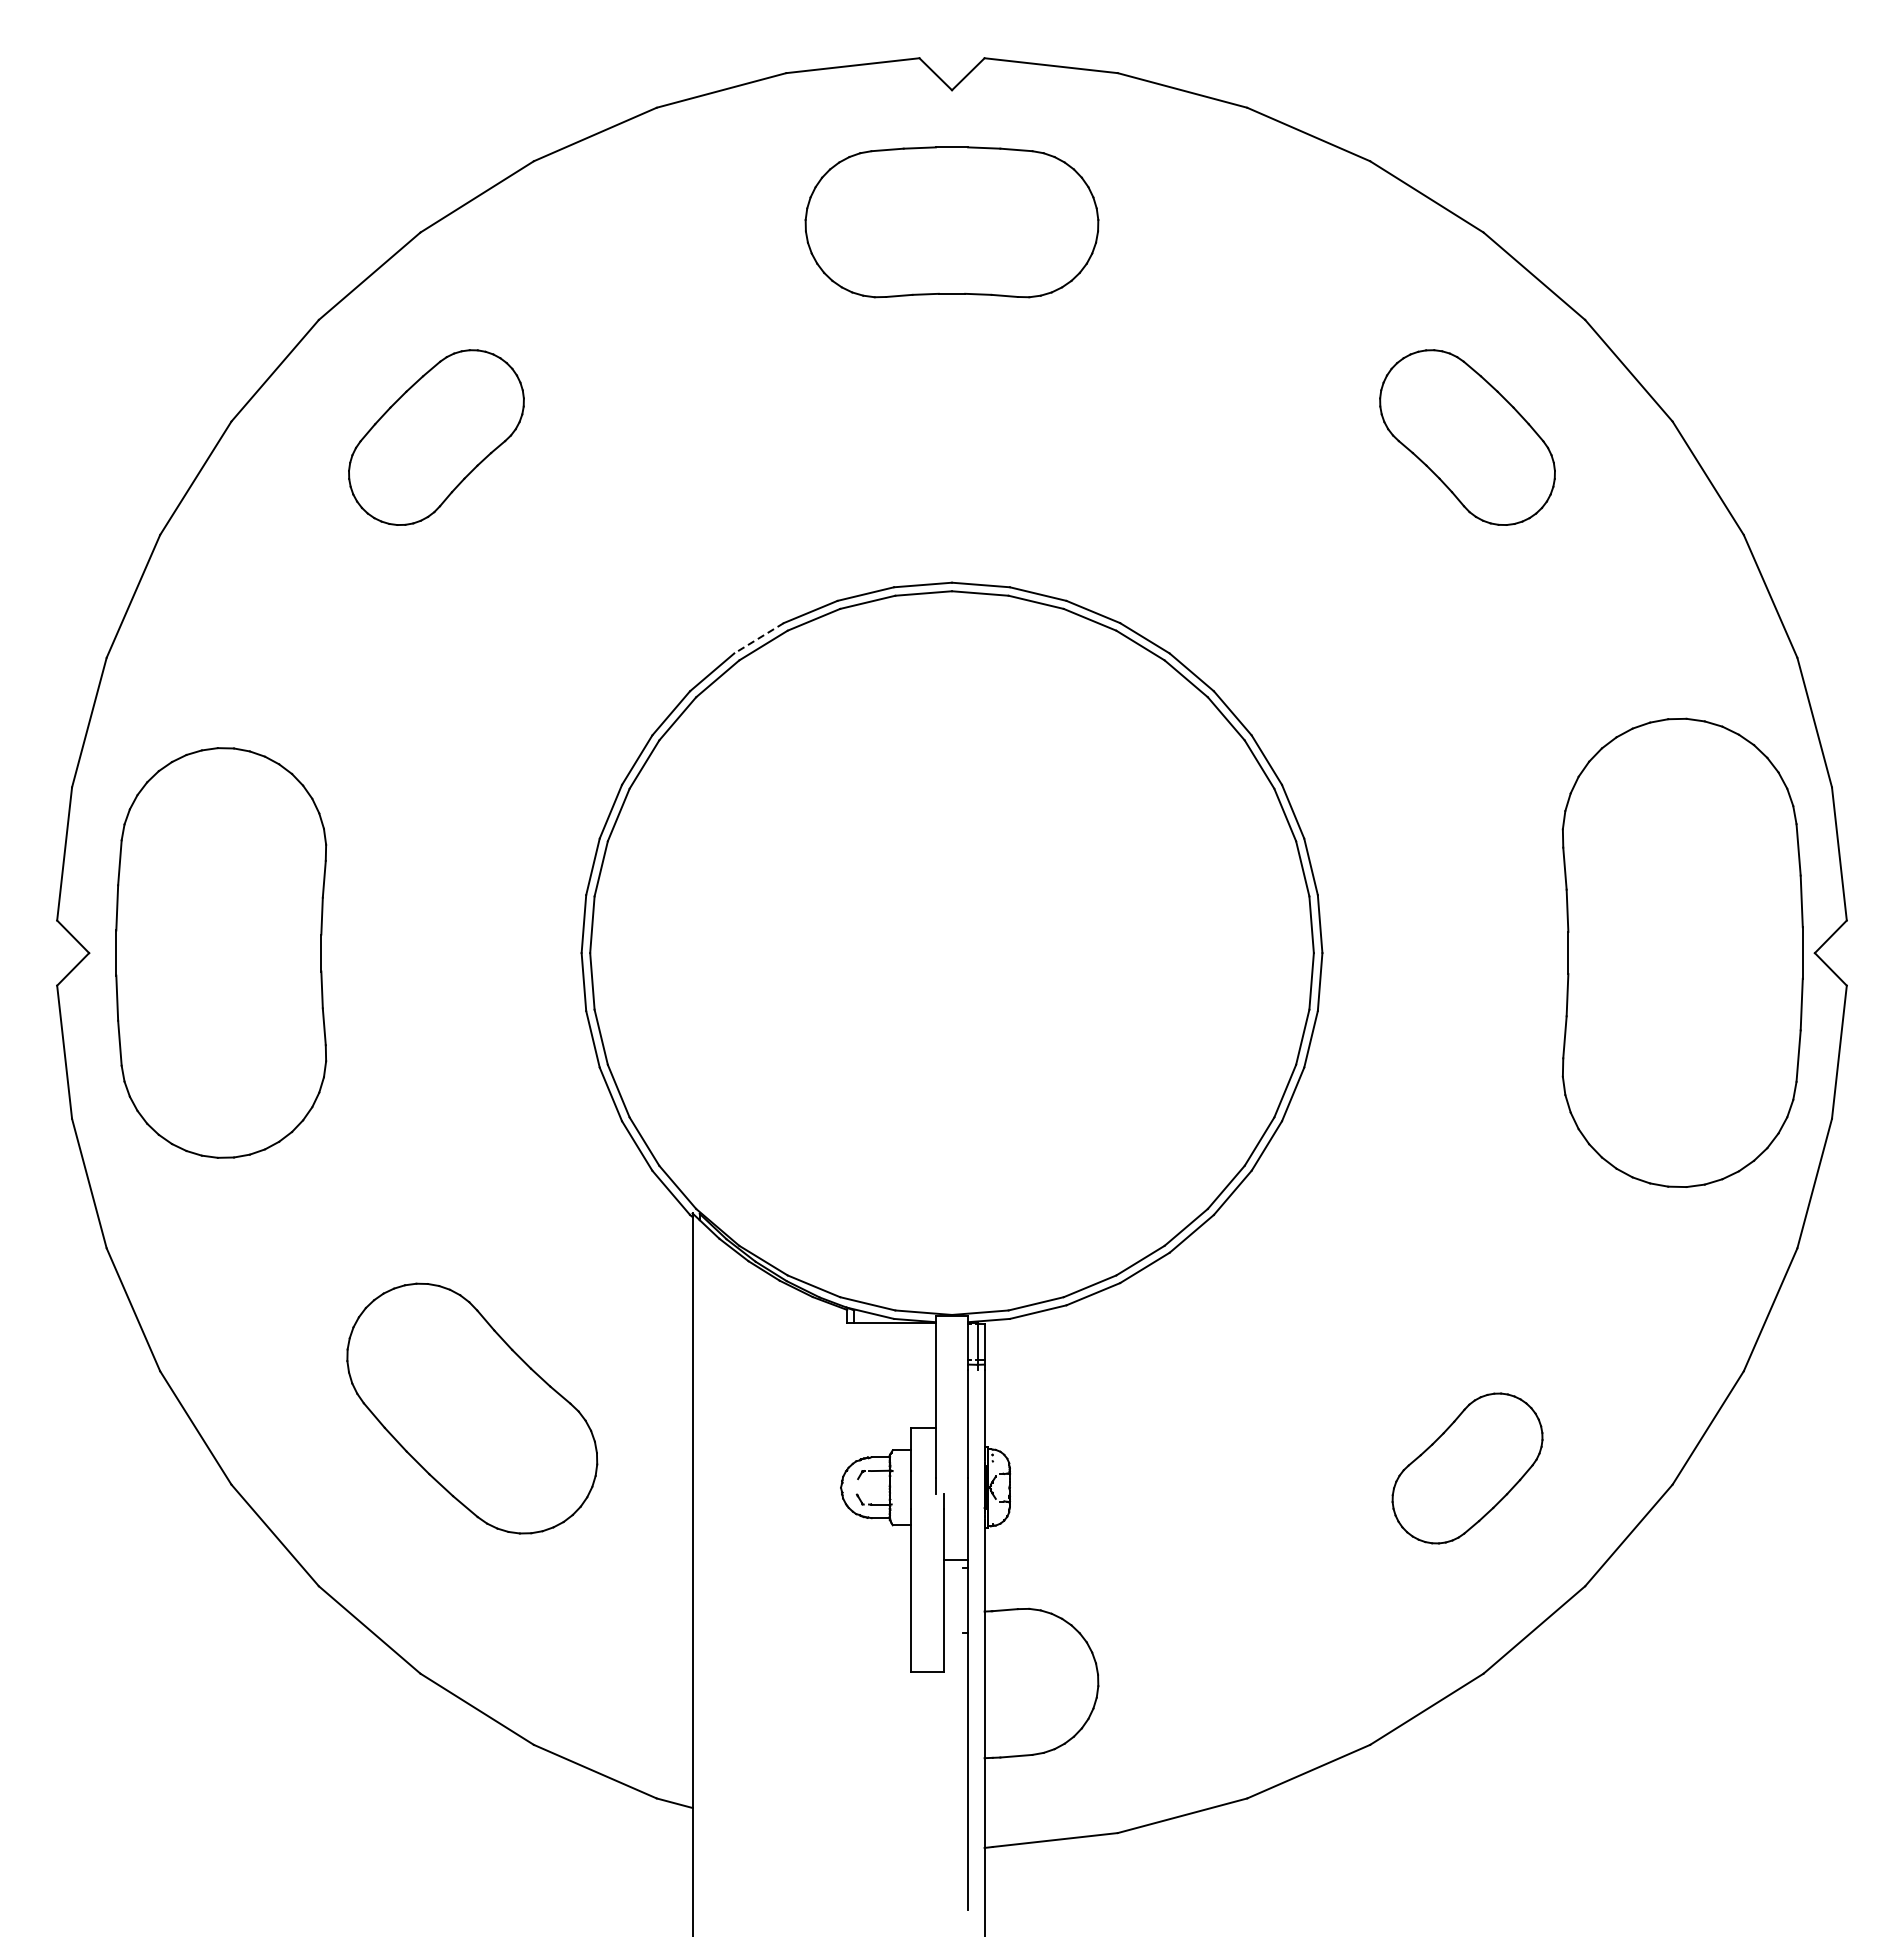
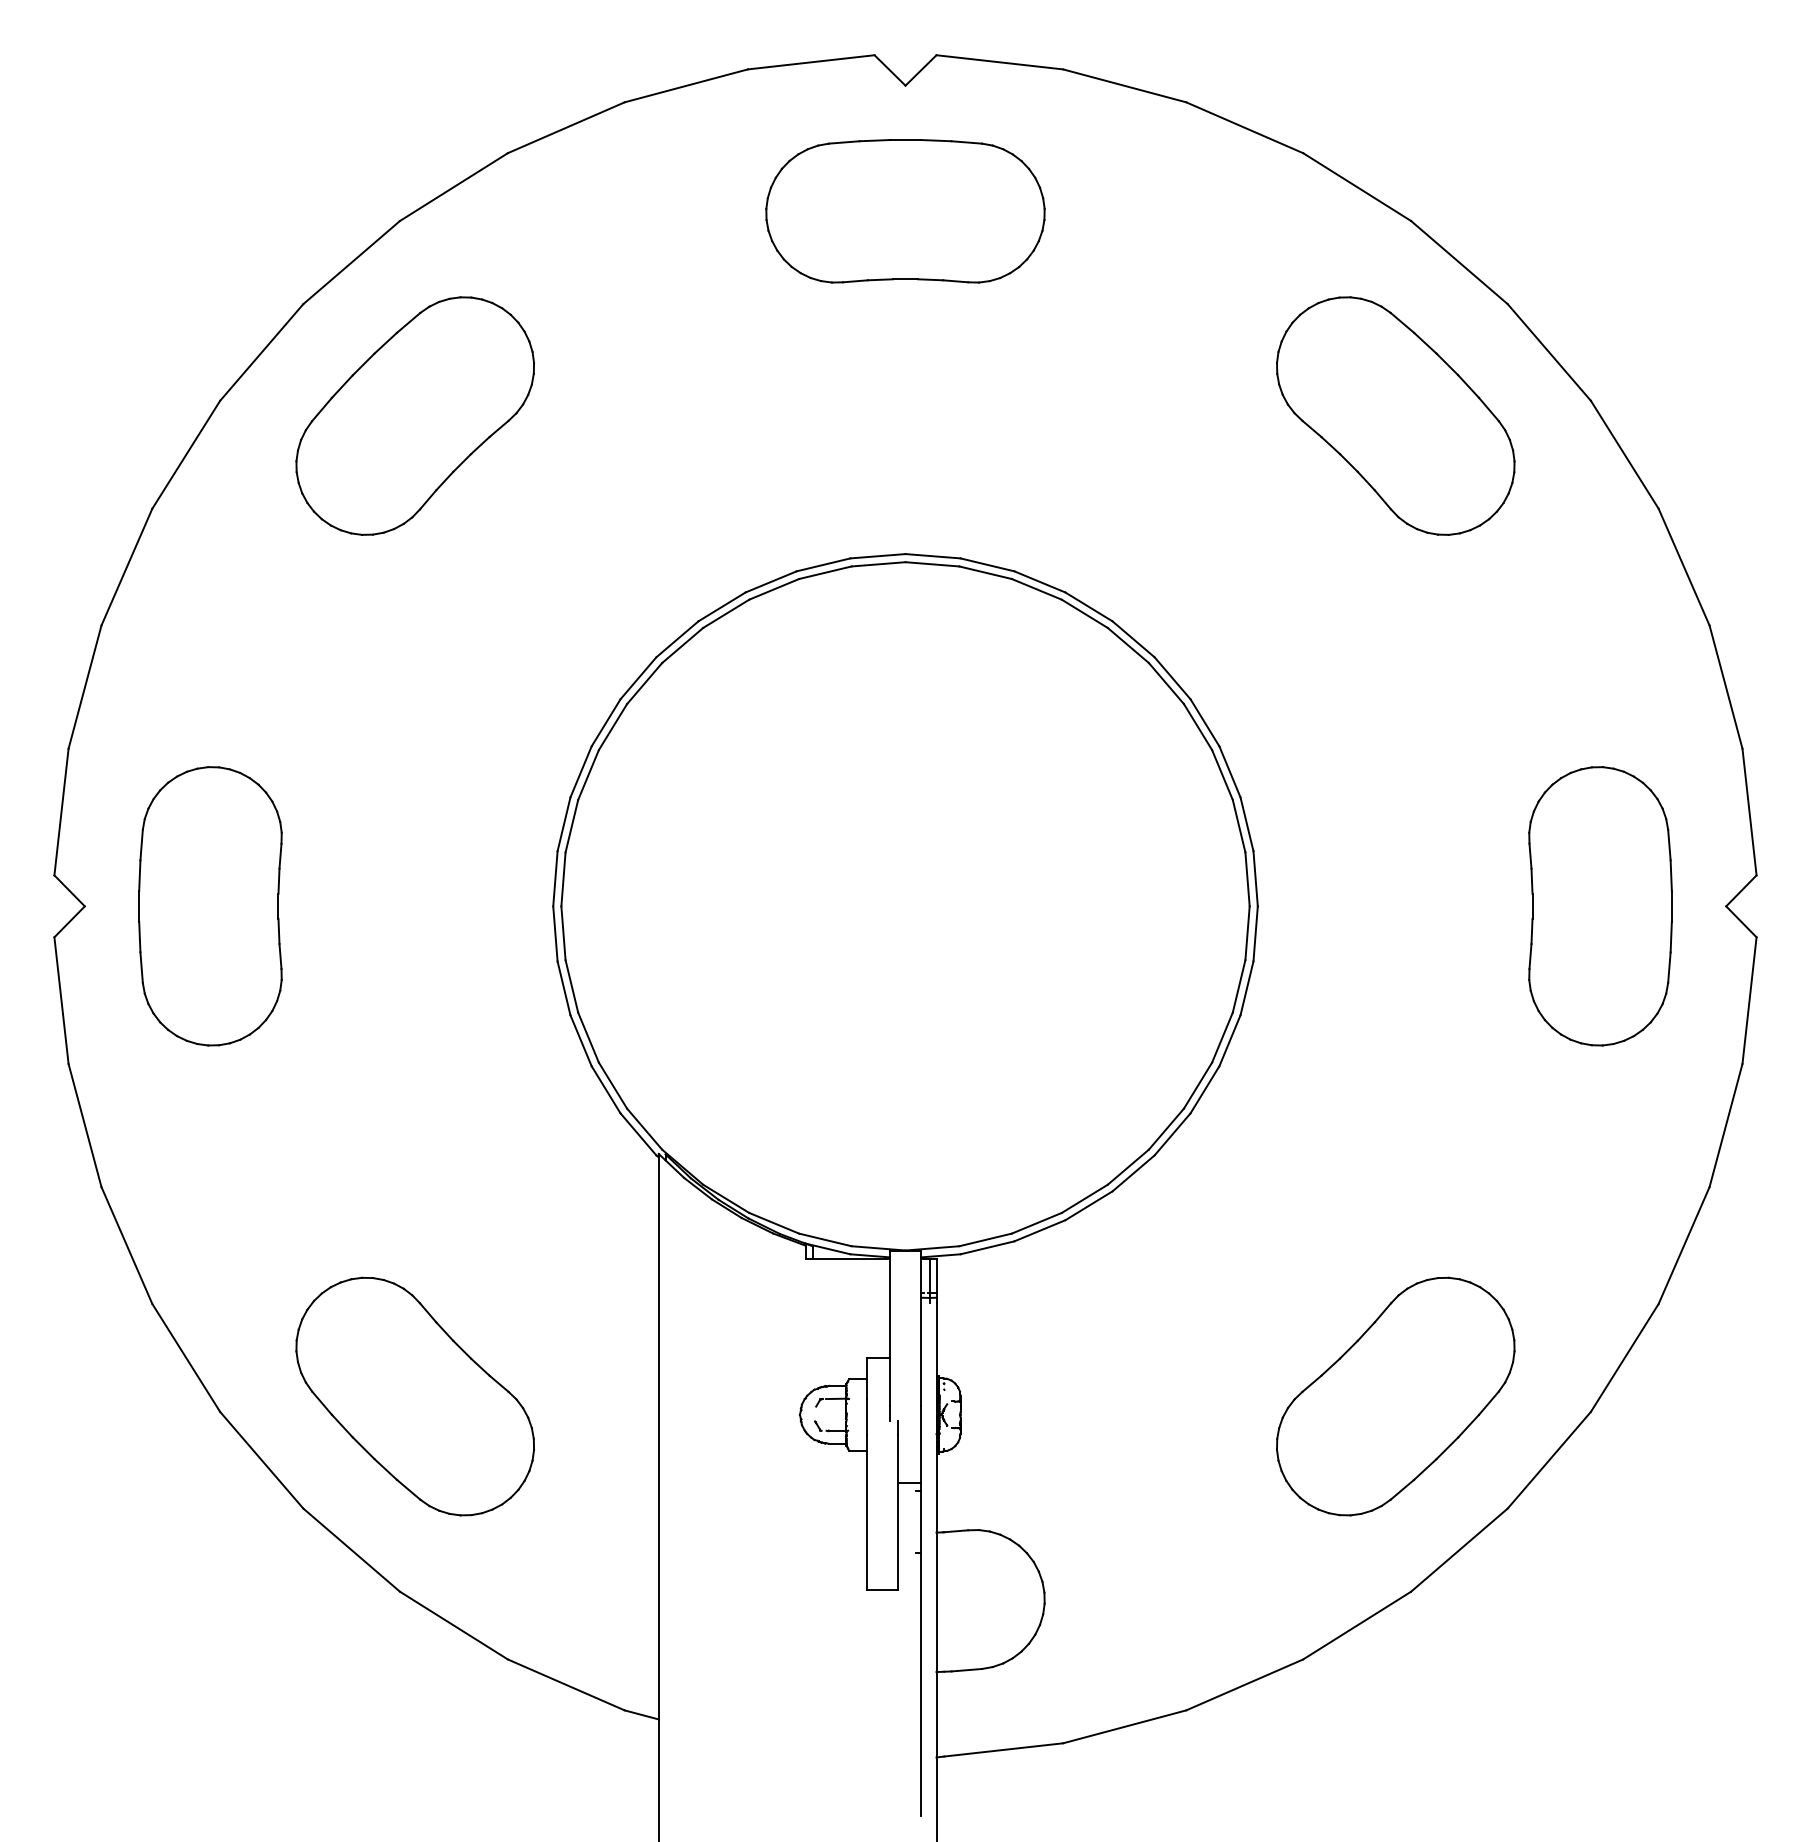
part: (435, 437) -> (414, 415), size x1.43
part: (1467, 437) -> (1395, 415), size x1.43
line: (759, 637) -> (722, 606), dashed -> solid
part: (221, 953) -> (210, 906), size x0.71
part: (1682, 953) -> (1600, 906), size x0.62
part: (471, 1408) -> (414, 1396), moved
part: (1467, 1468) -> (1395, 1396), size x1.67

